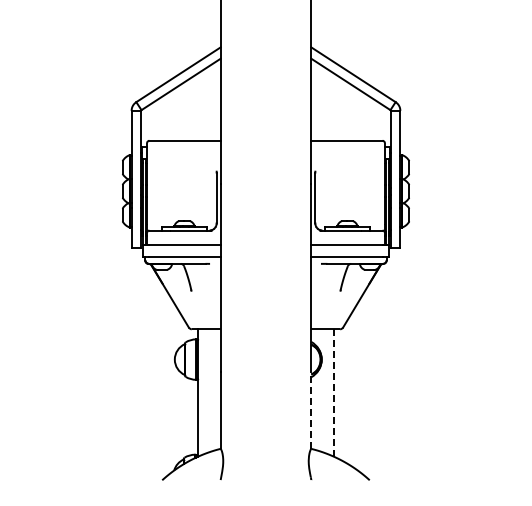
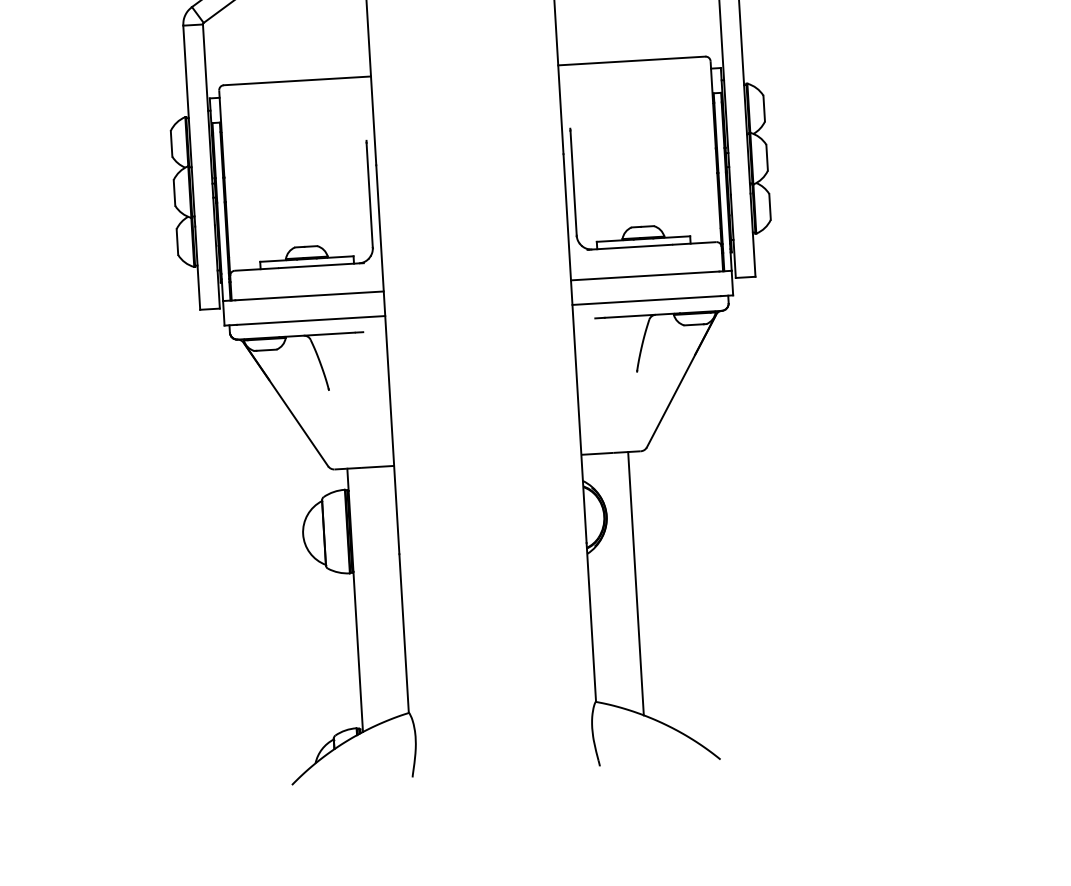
line: (333, 393) -> (635, 584), dashed -> solid
line: (311, 409) -> (591, 620), dashed -> solid

